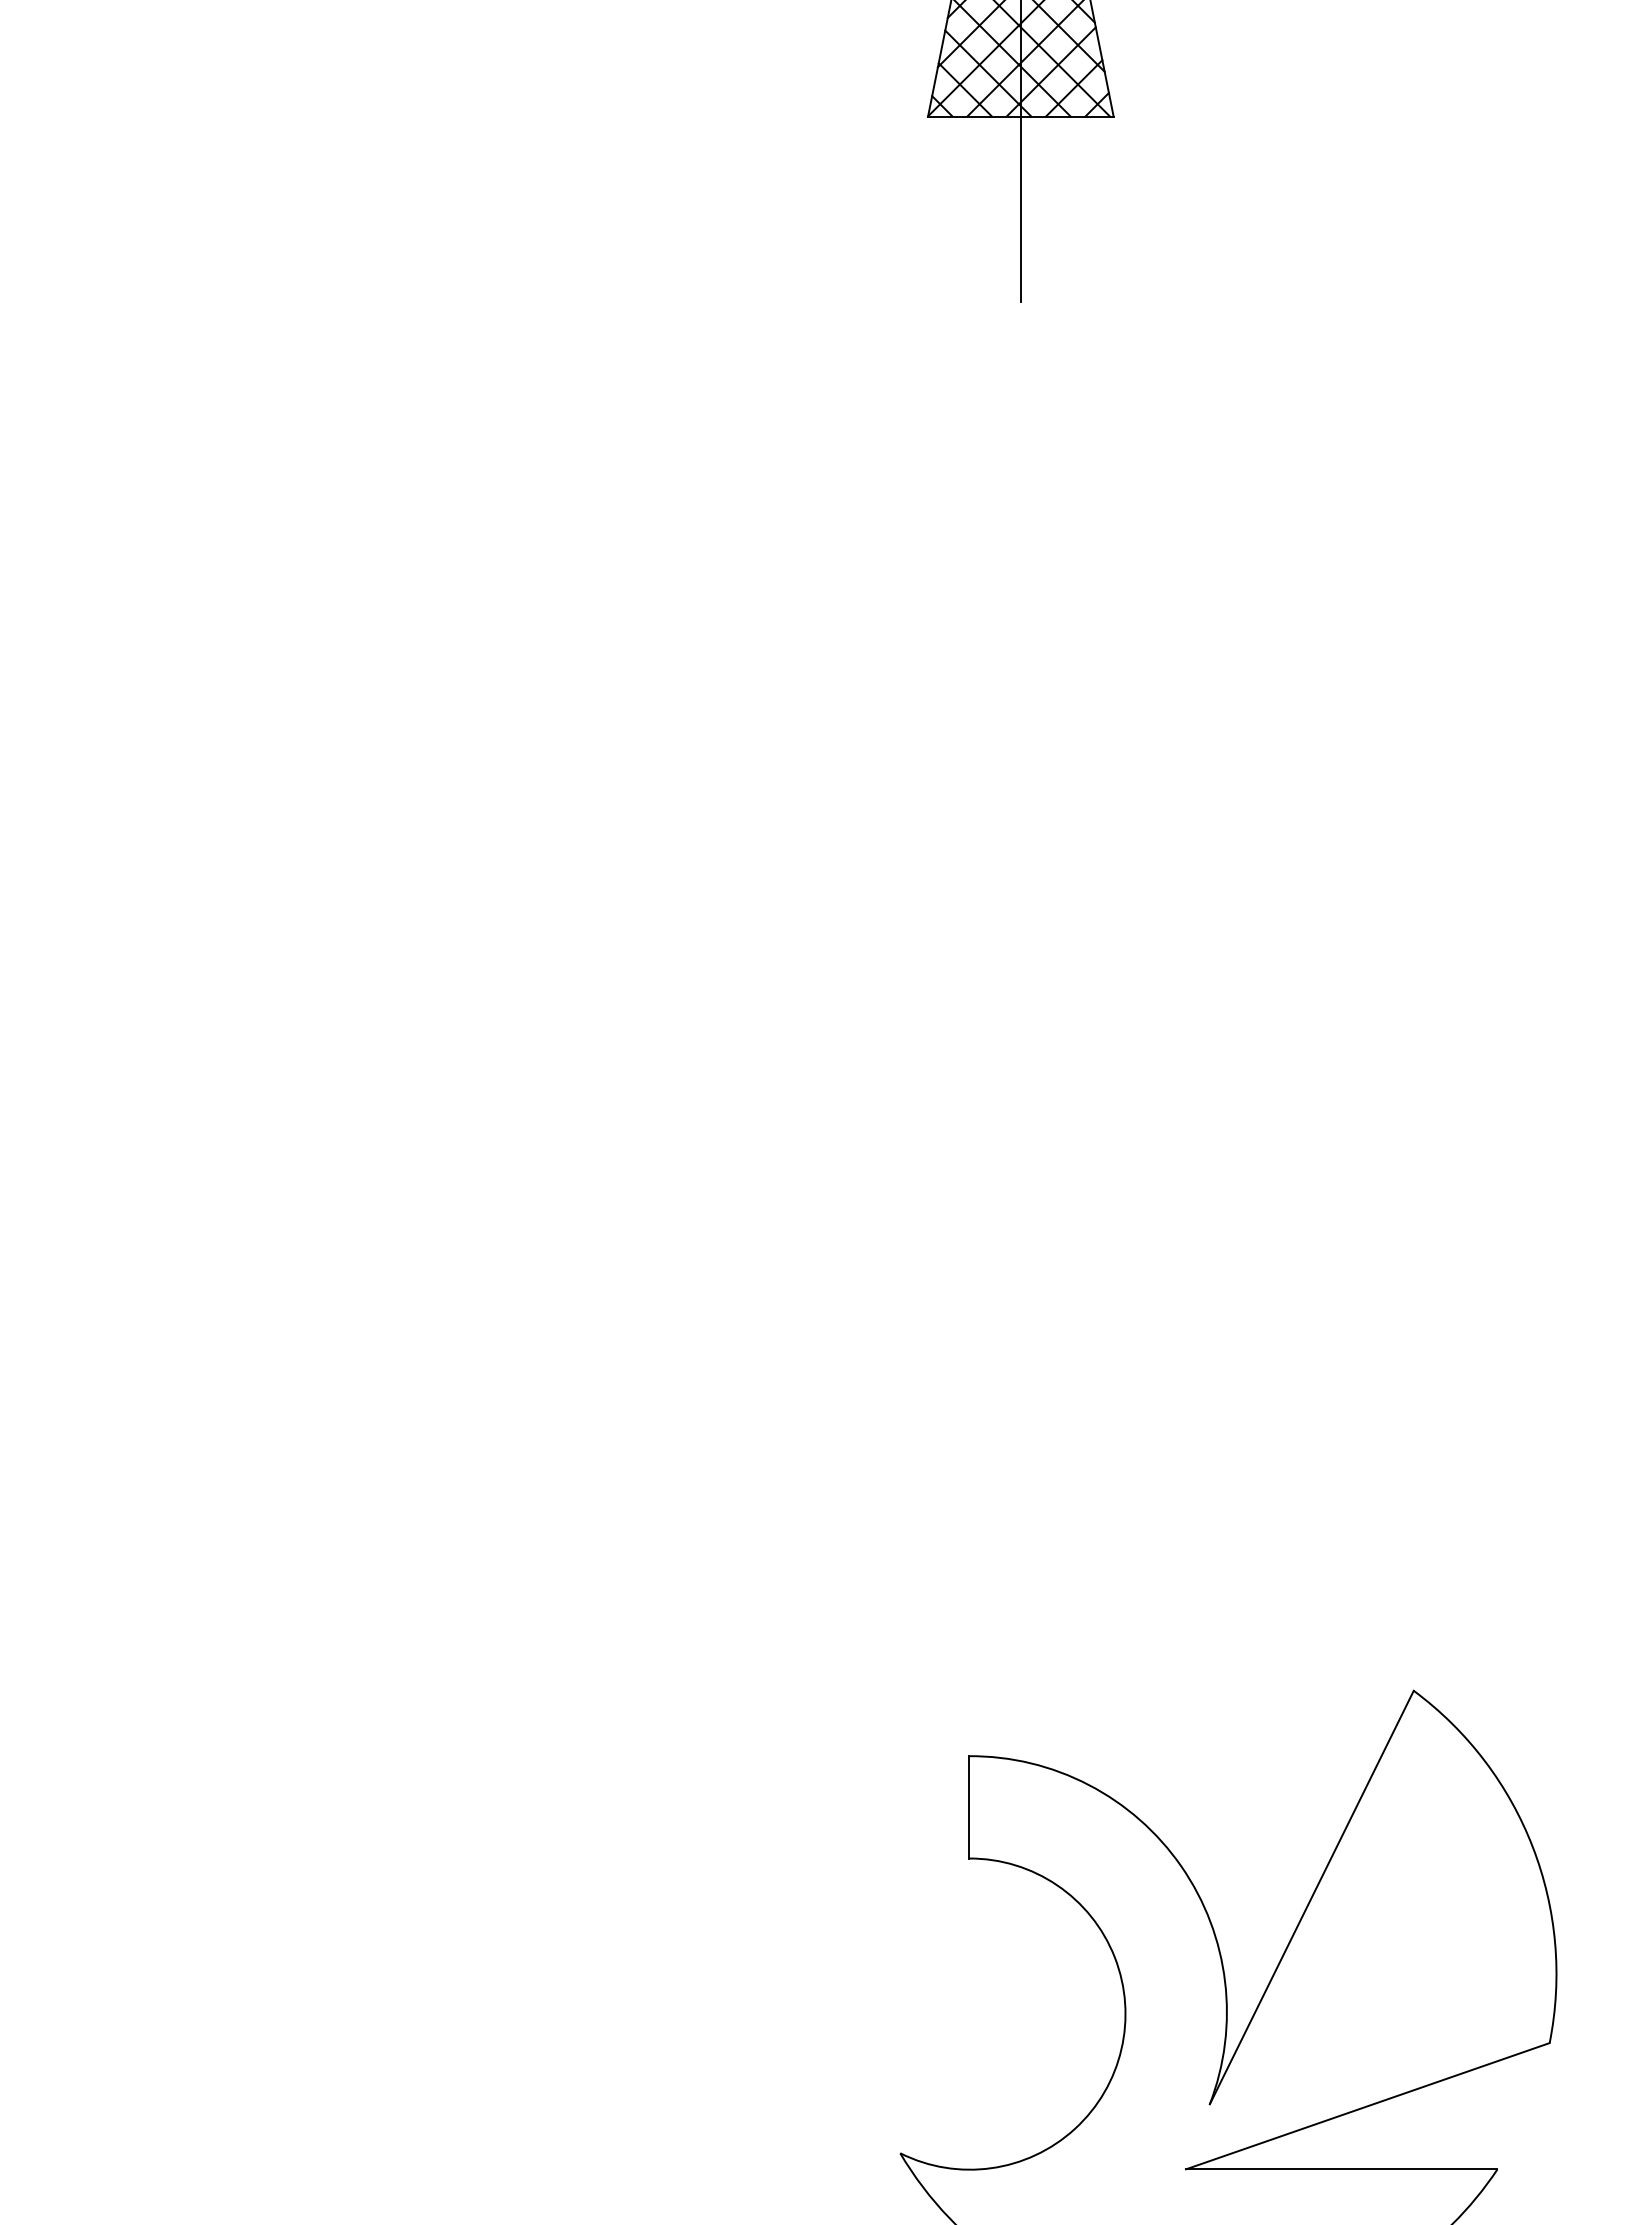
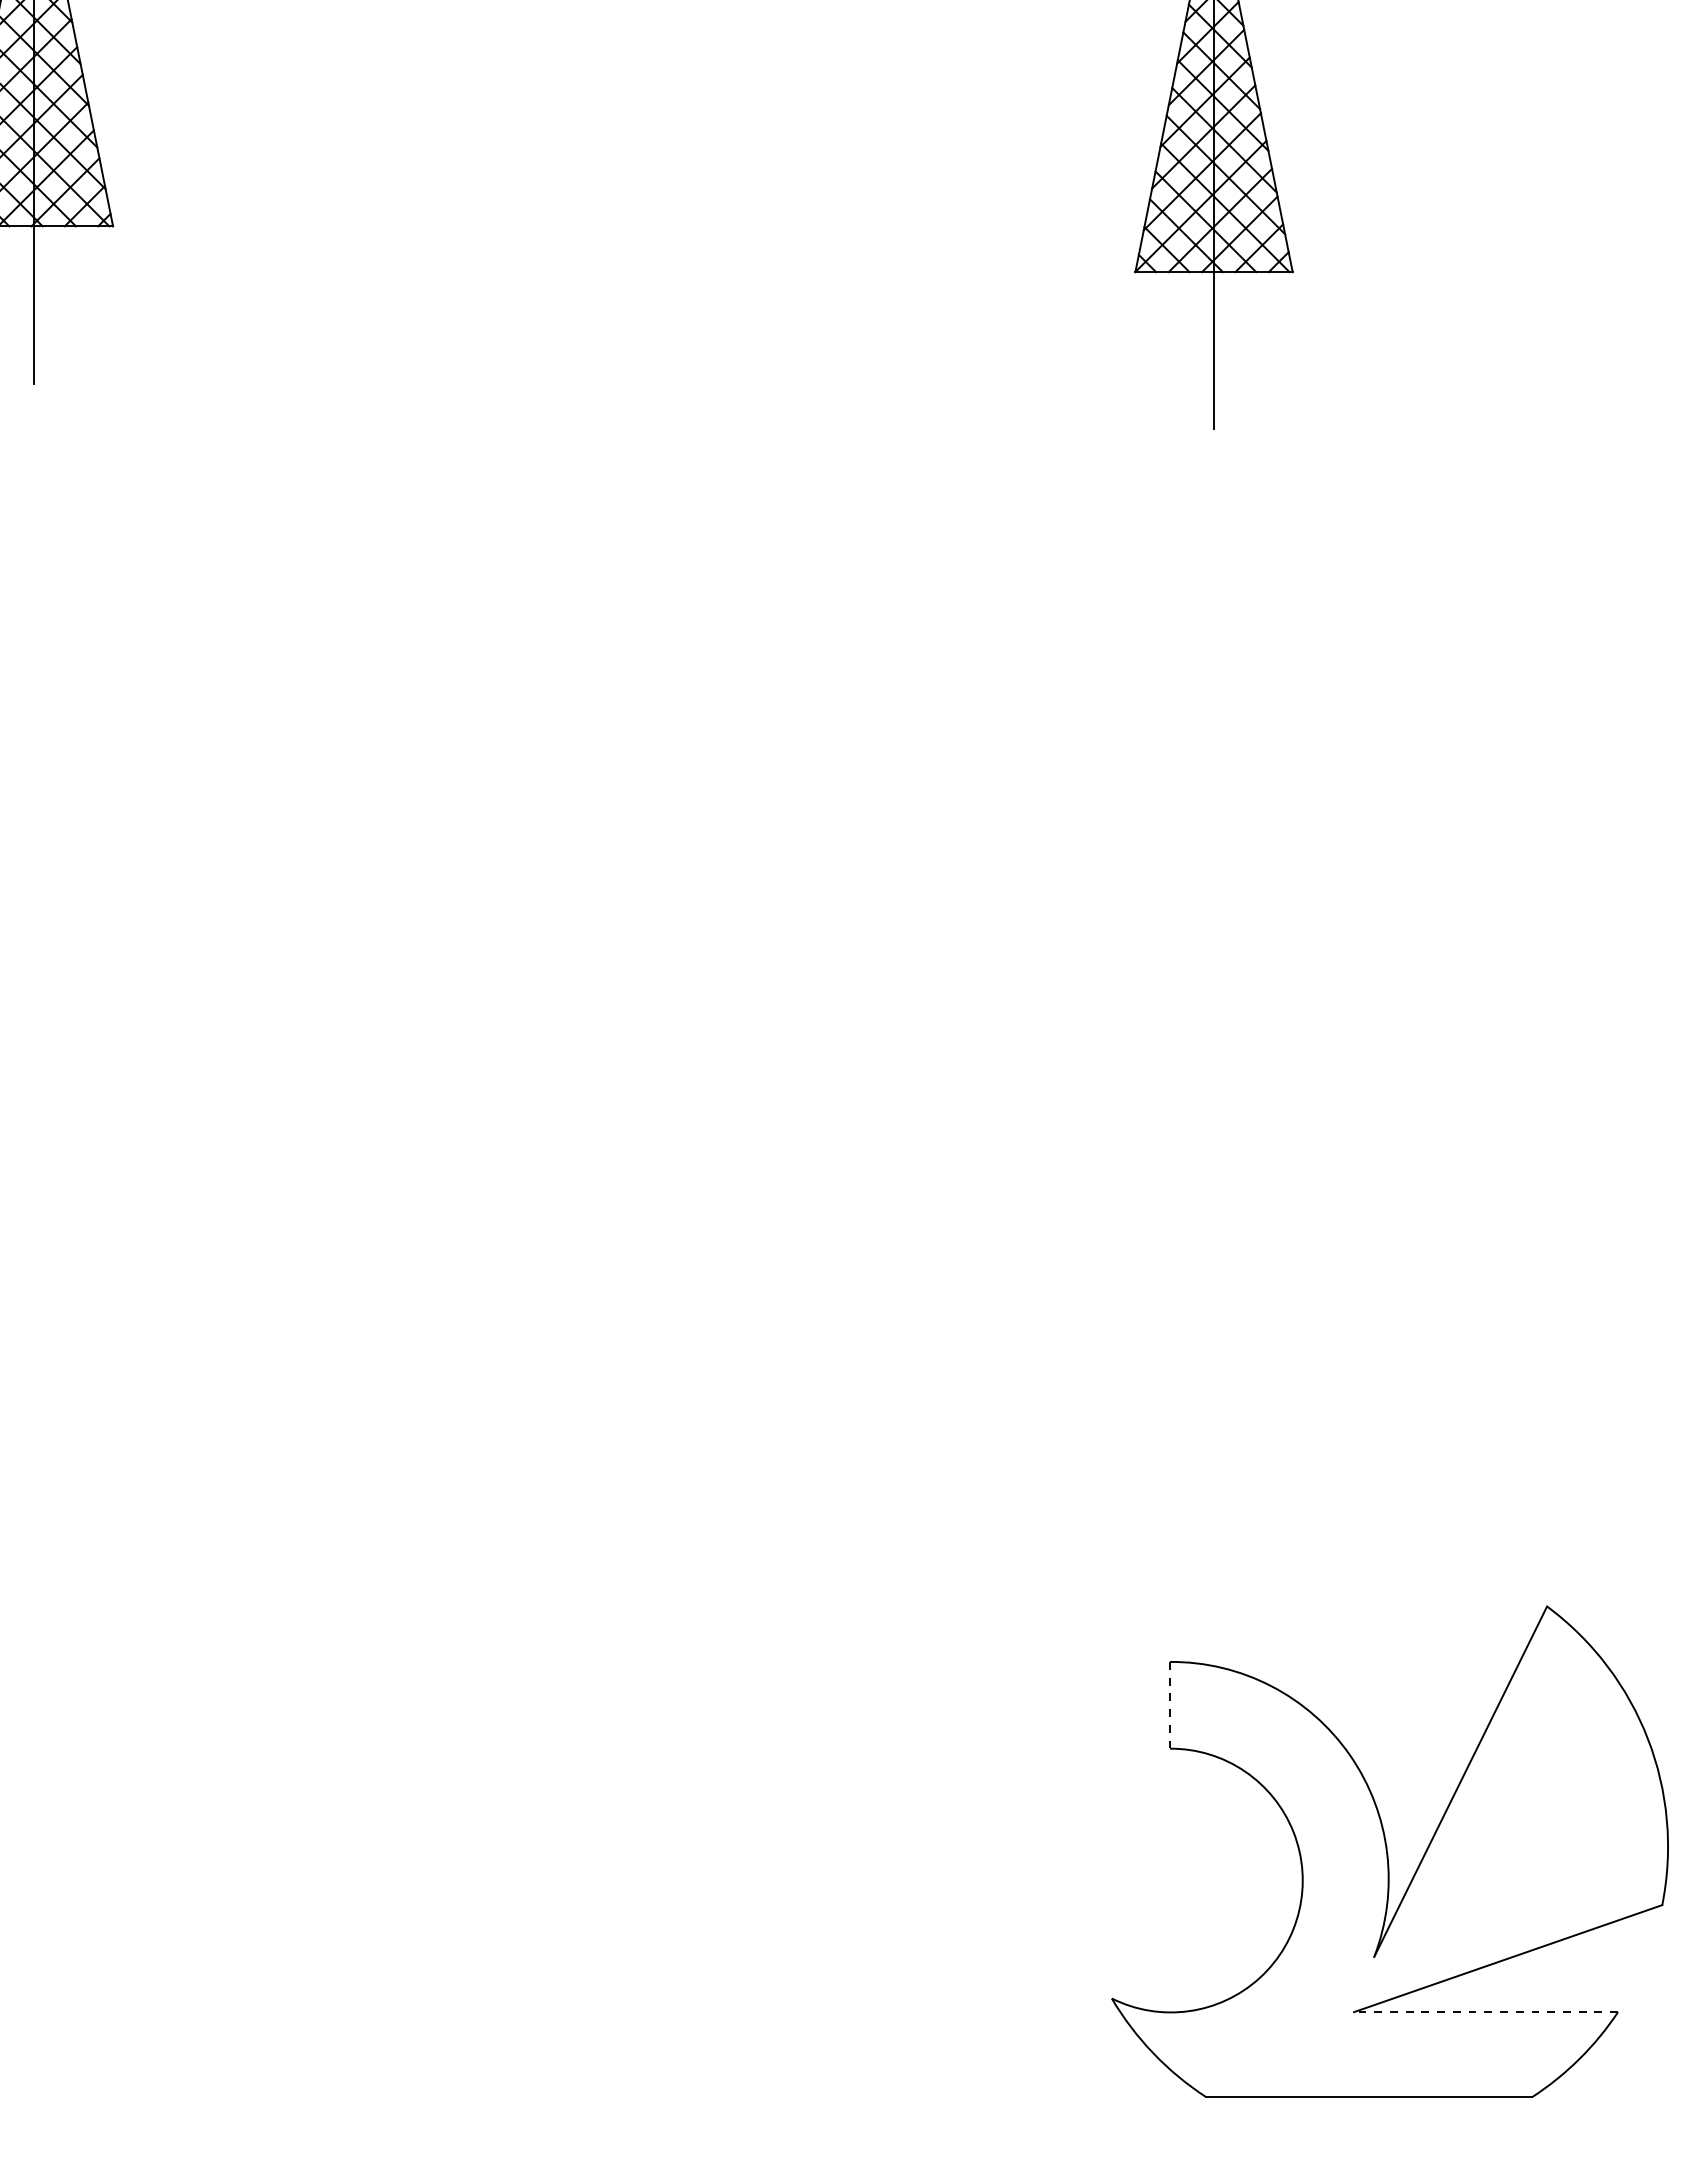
line: (969, 1807) -> (1170, 1705), solid -> dashed
line: (1342, 2169) -> (1486, 2012), solid -> dashed

